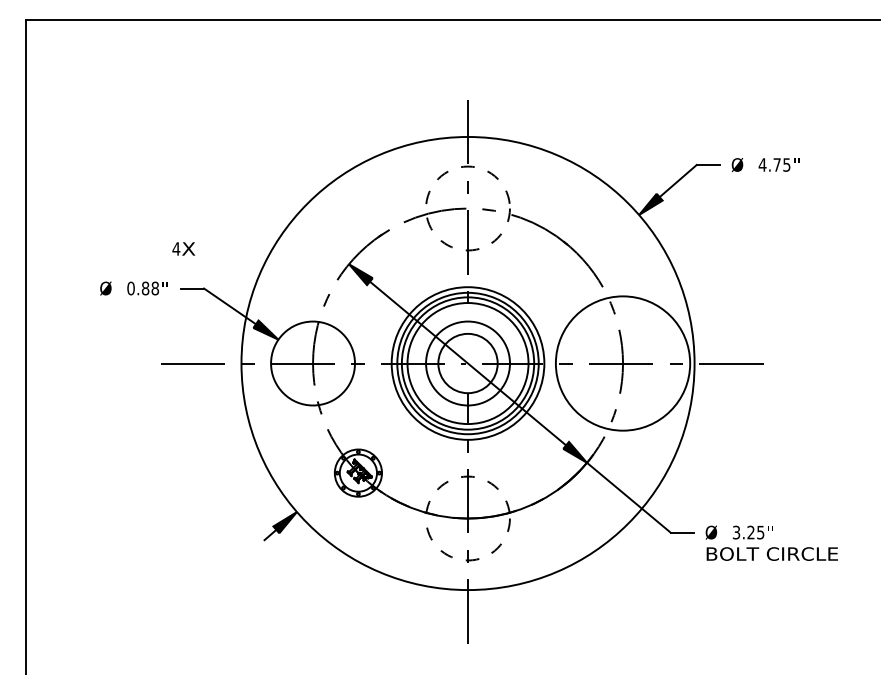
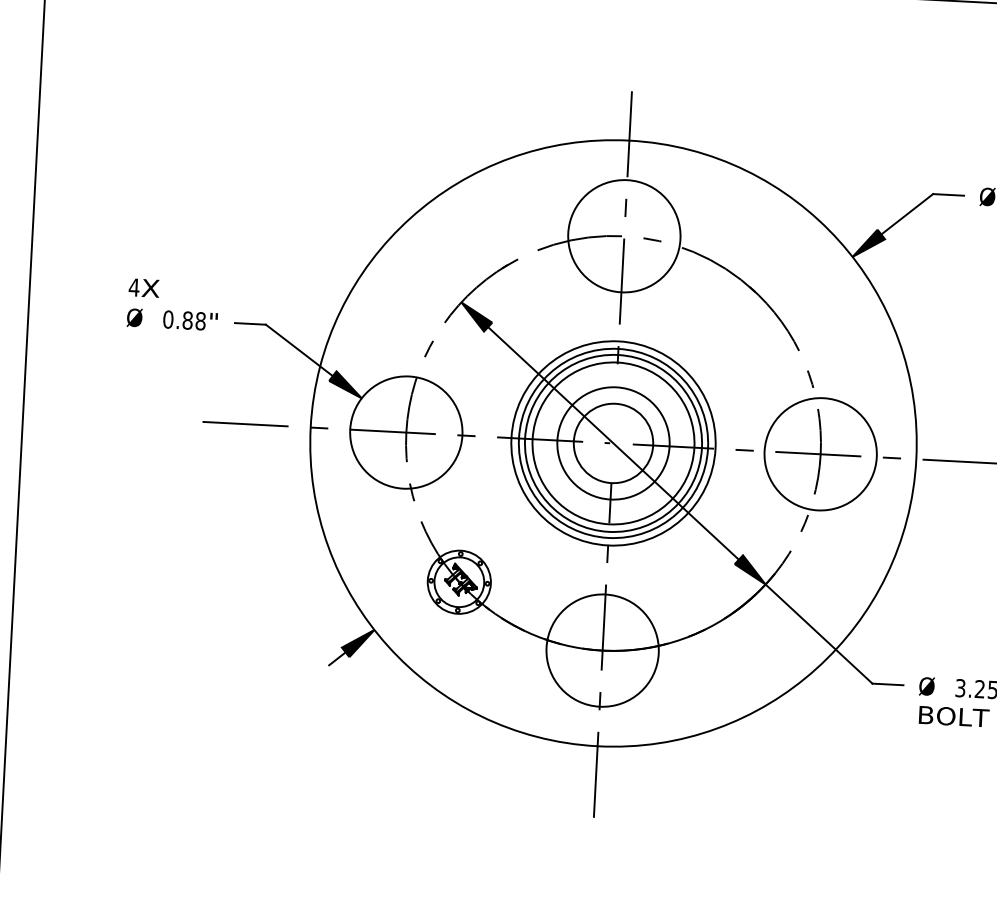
circle: (468, 208) -> (624, 236), dashed -> solid
text: (183, 248) -> (143, 287), moved
circle: (623, 363) -> (821, 454), size x0.62
circle: (468, 518) -> (603, 650), dashed -> solid

